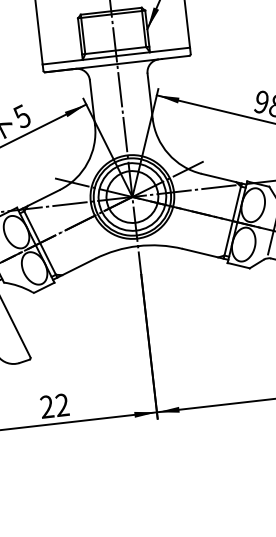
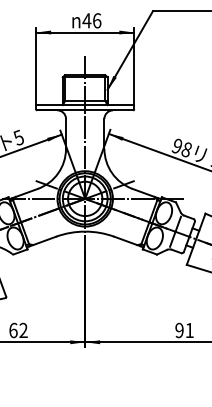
text: (47, 406) -> (13, 330), 22 -> 62

